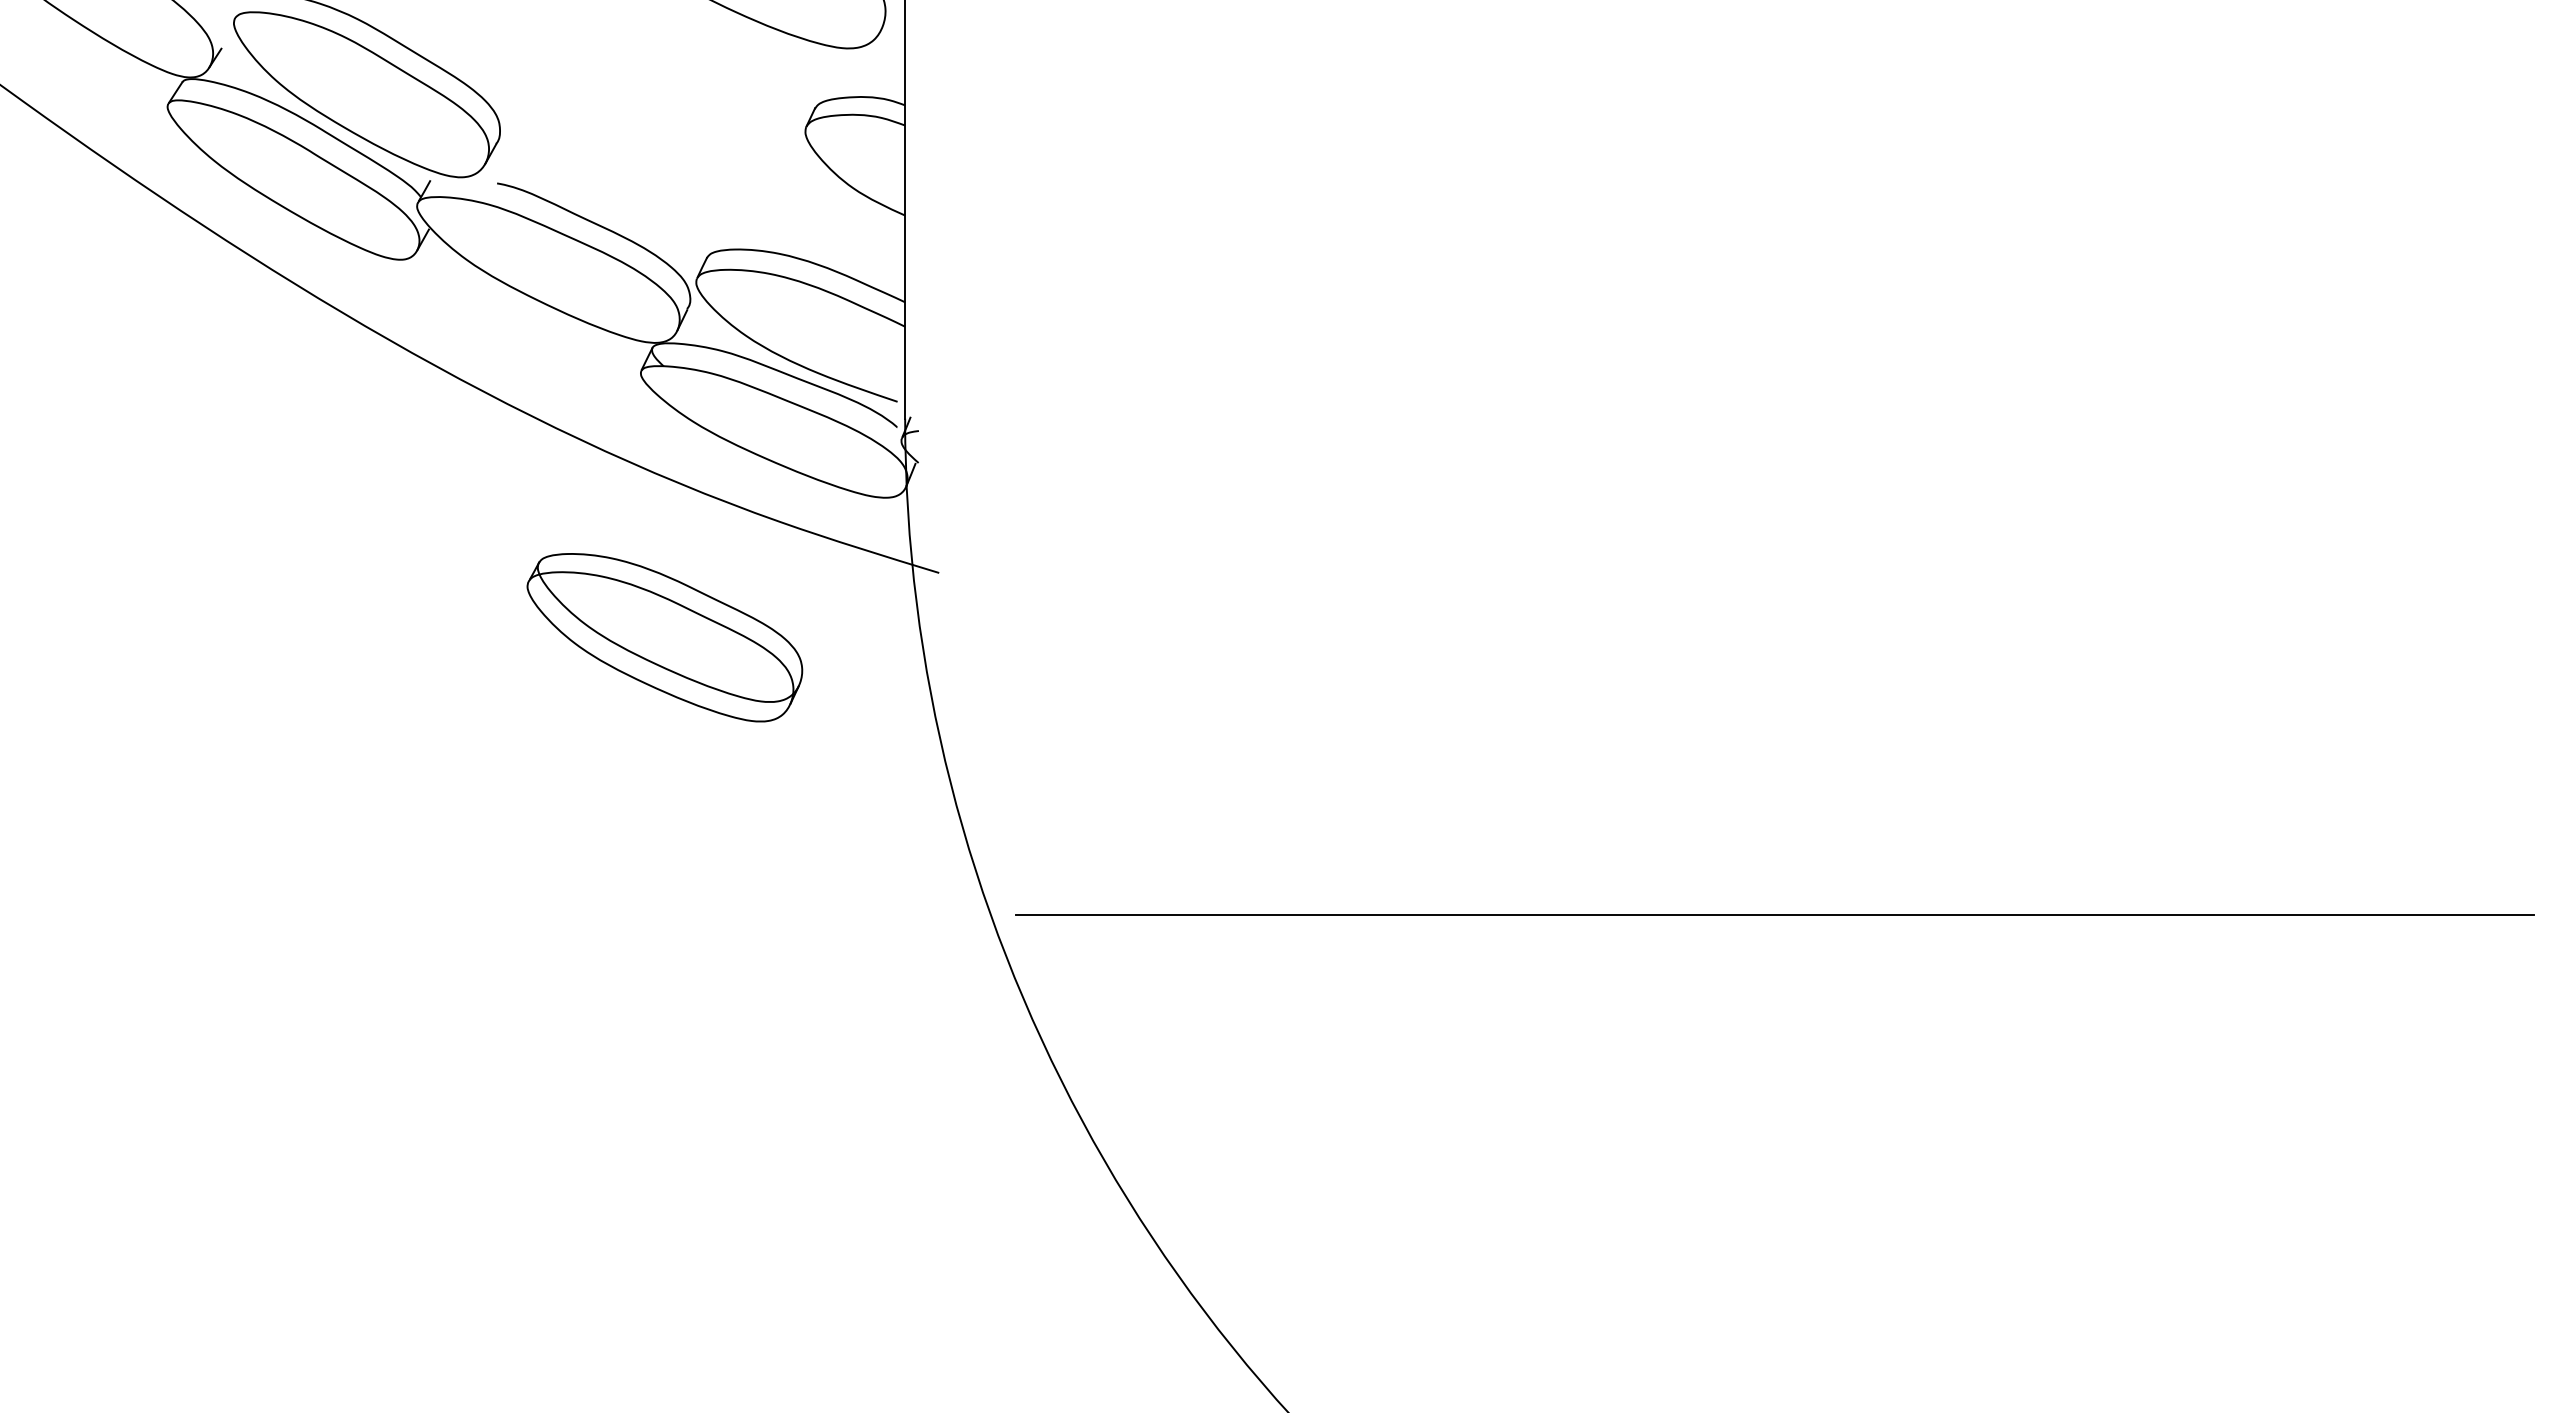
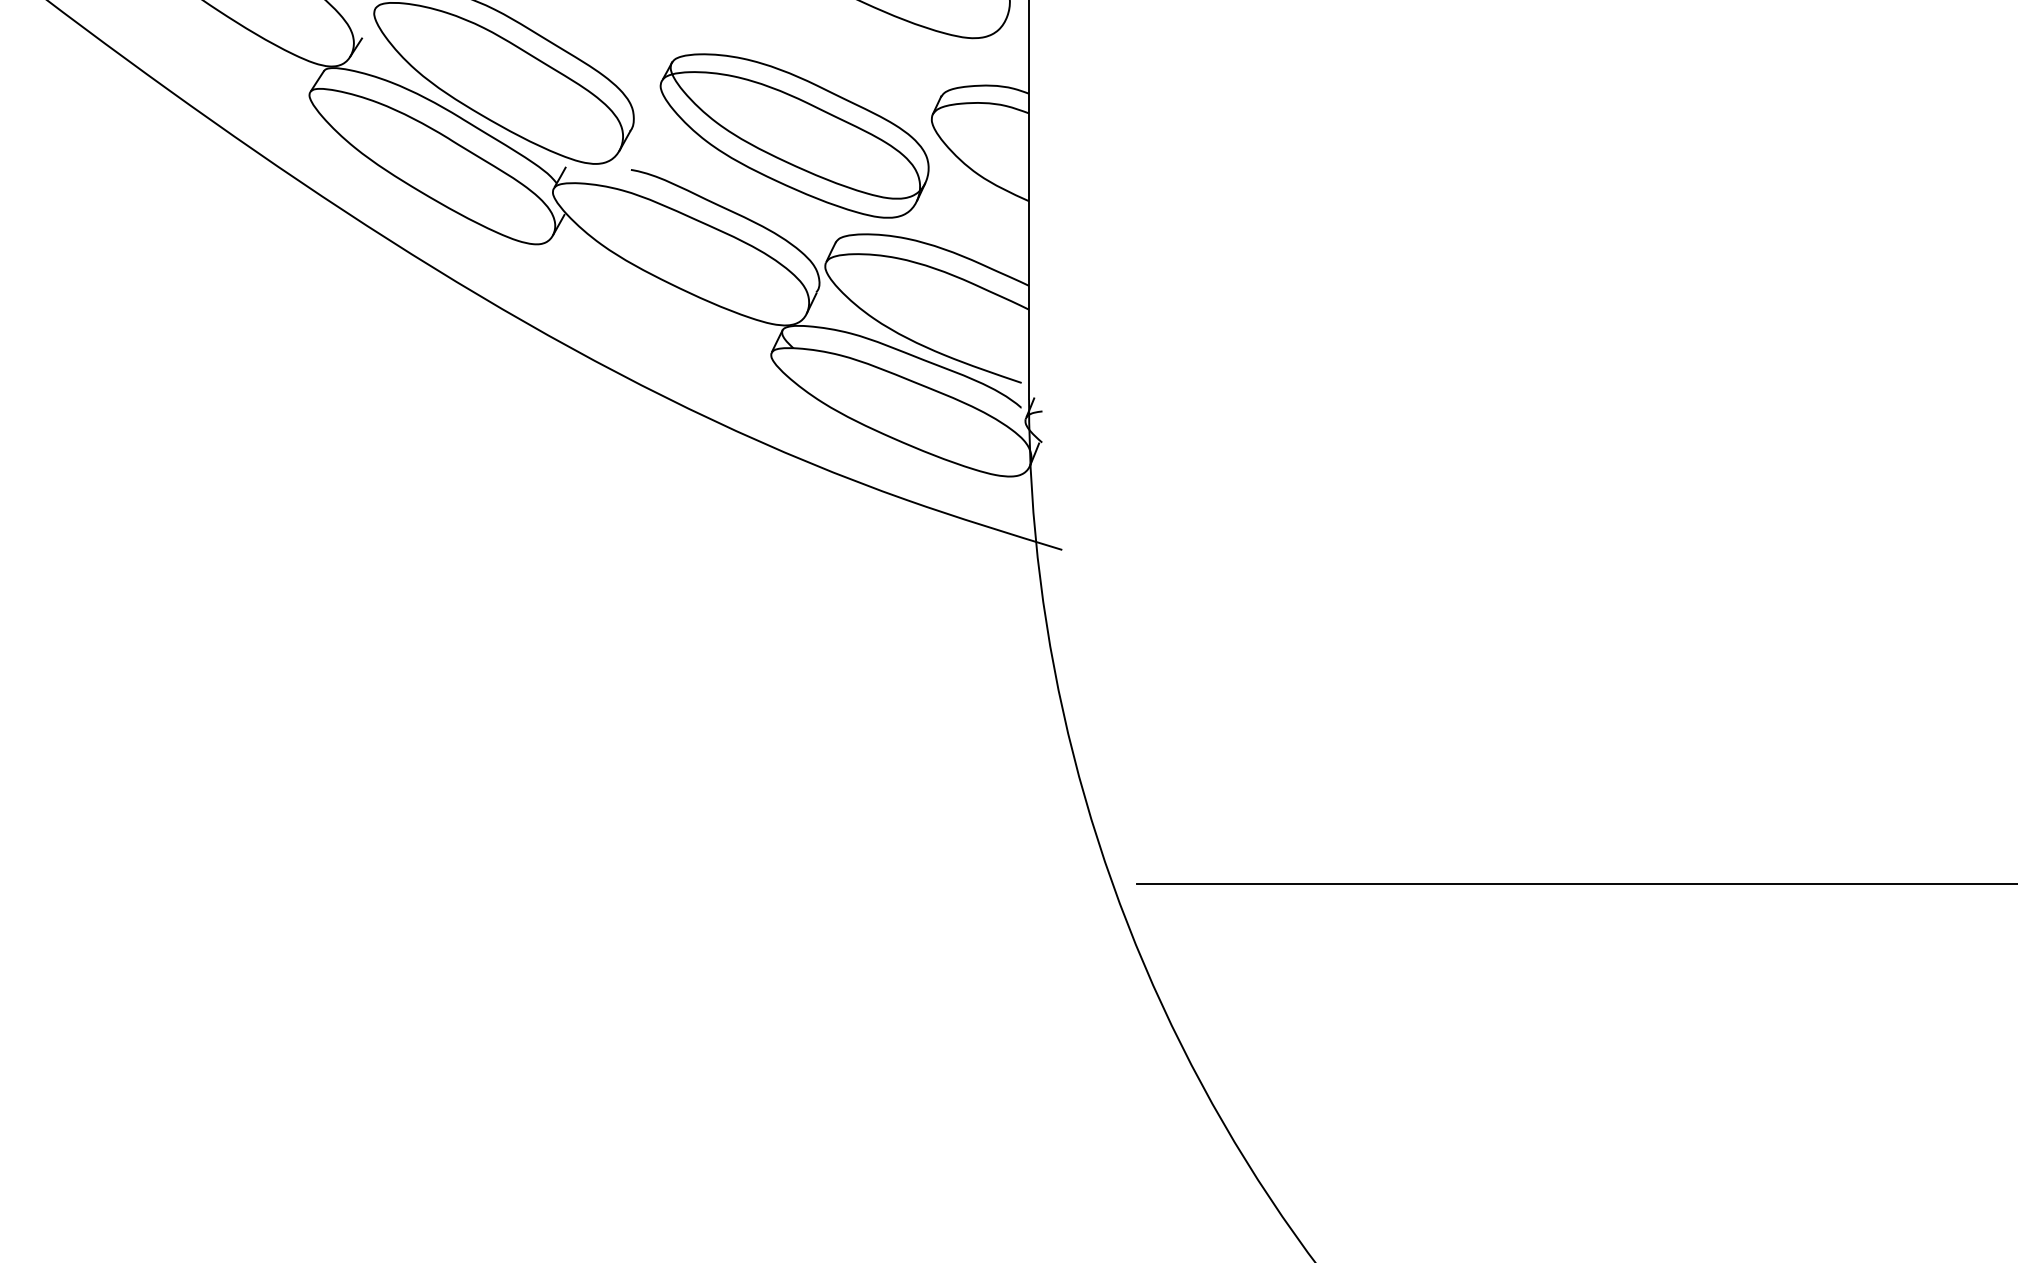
part: (664, 637) -> (794, 135), moved

